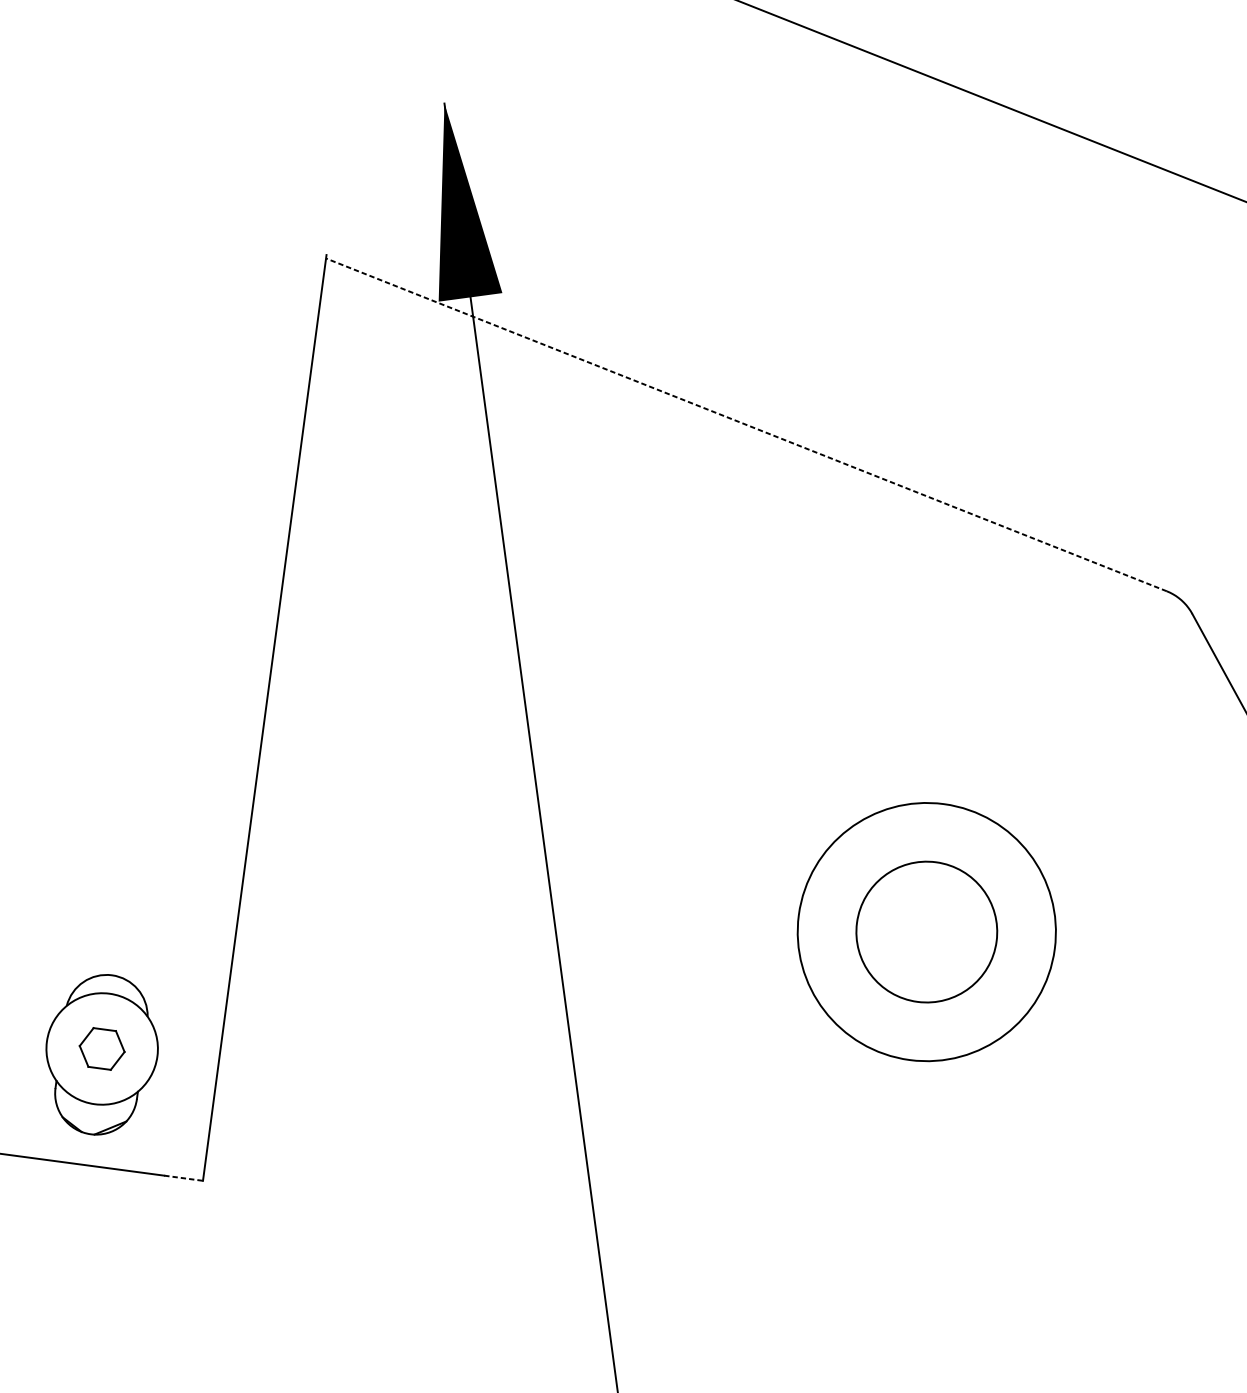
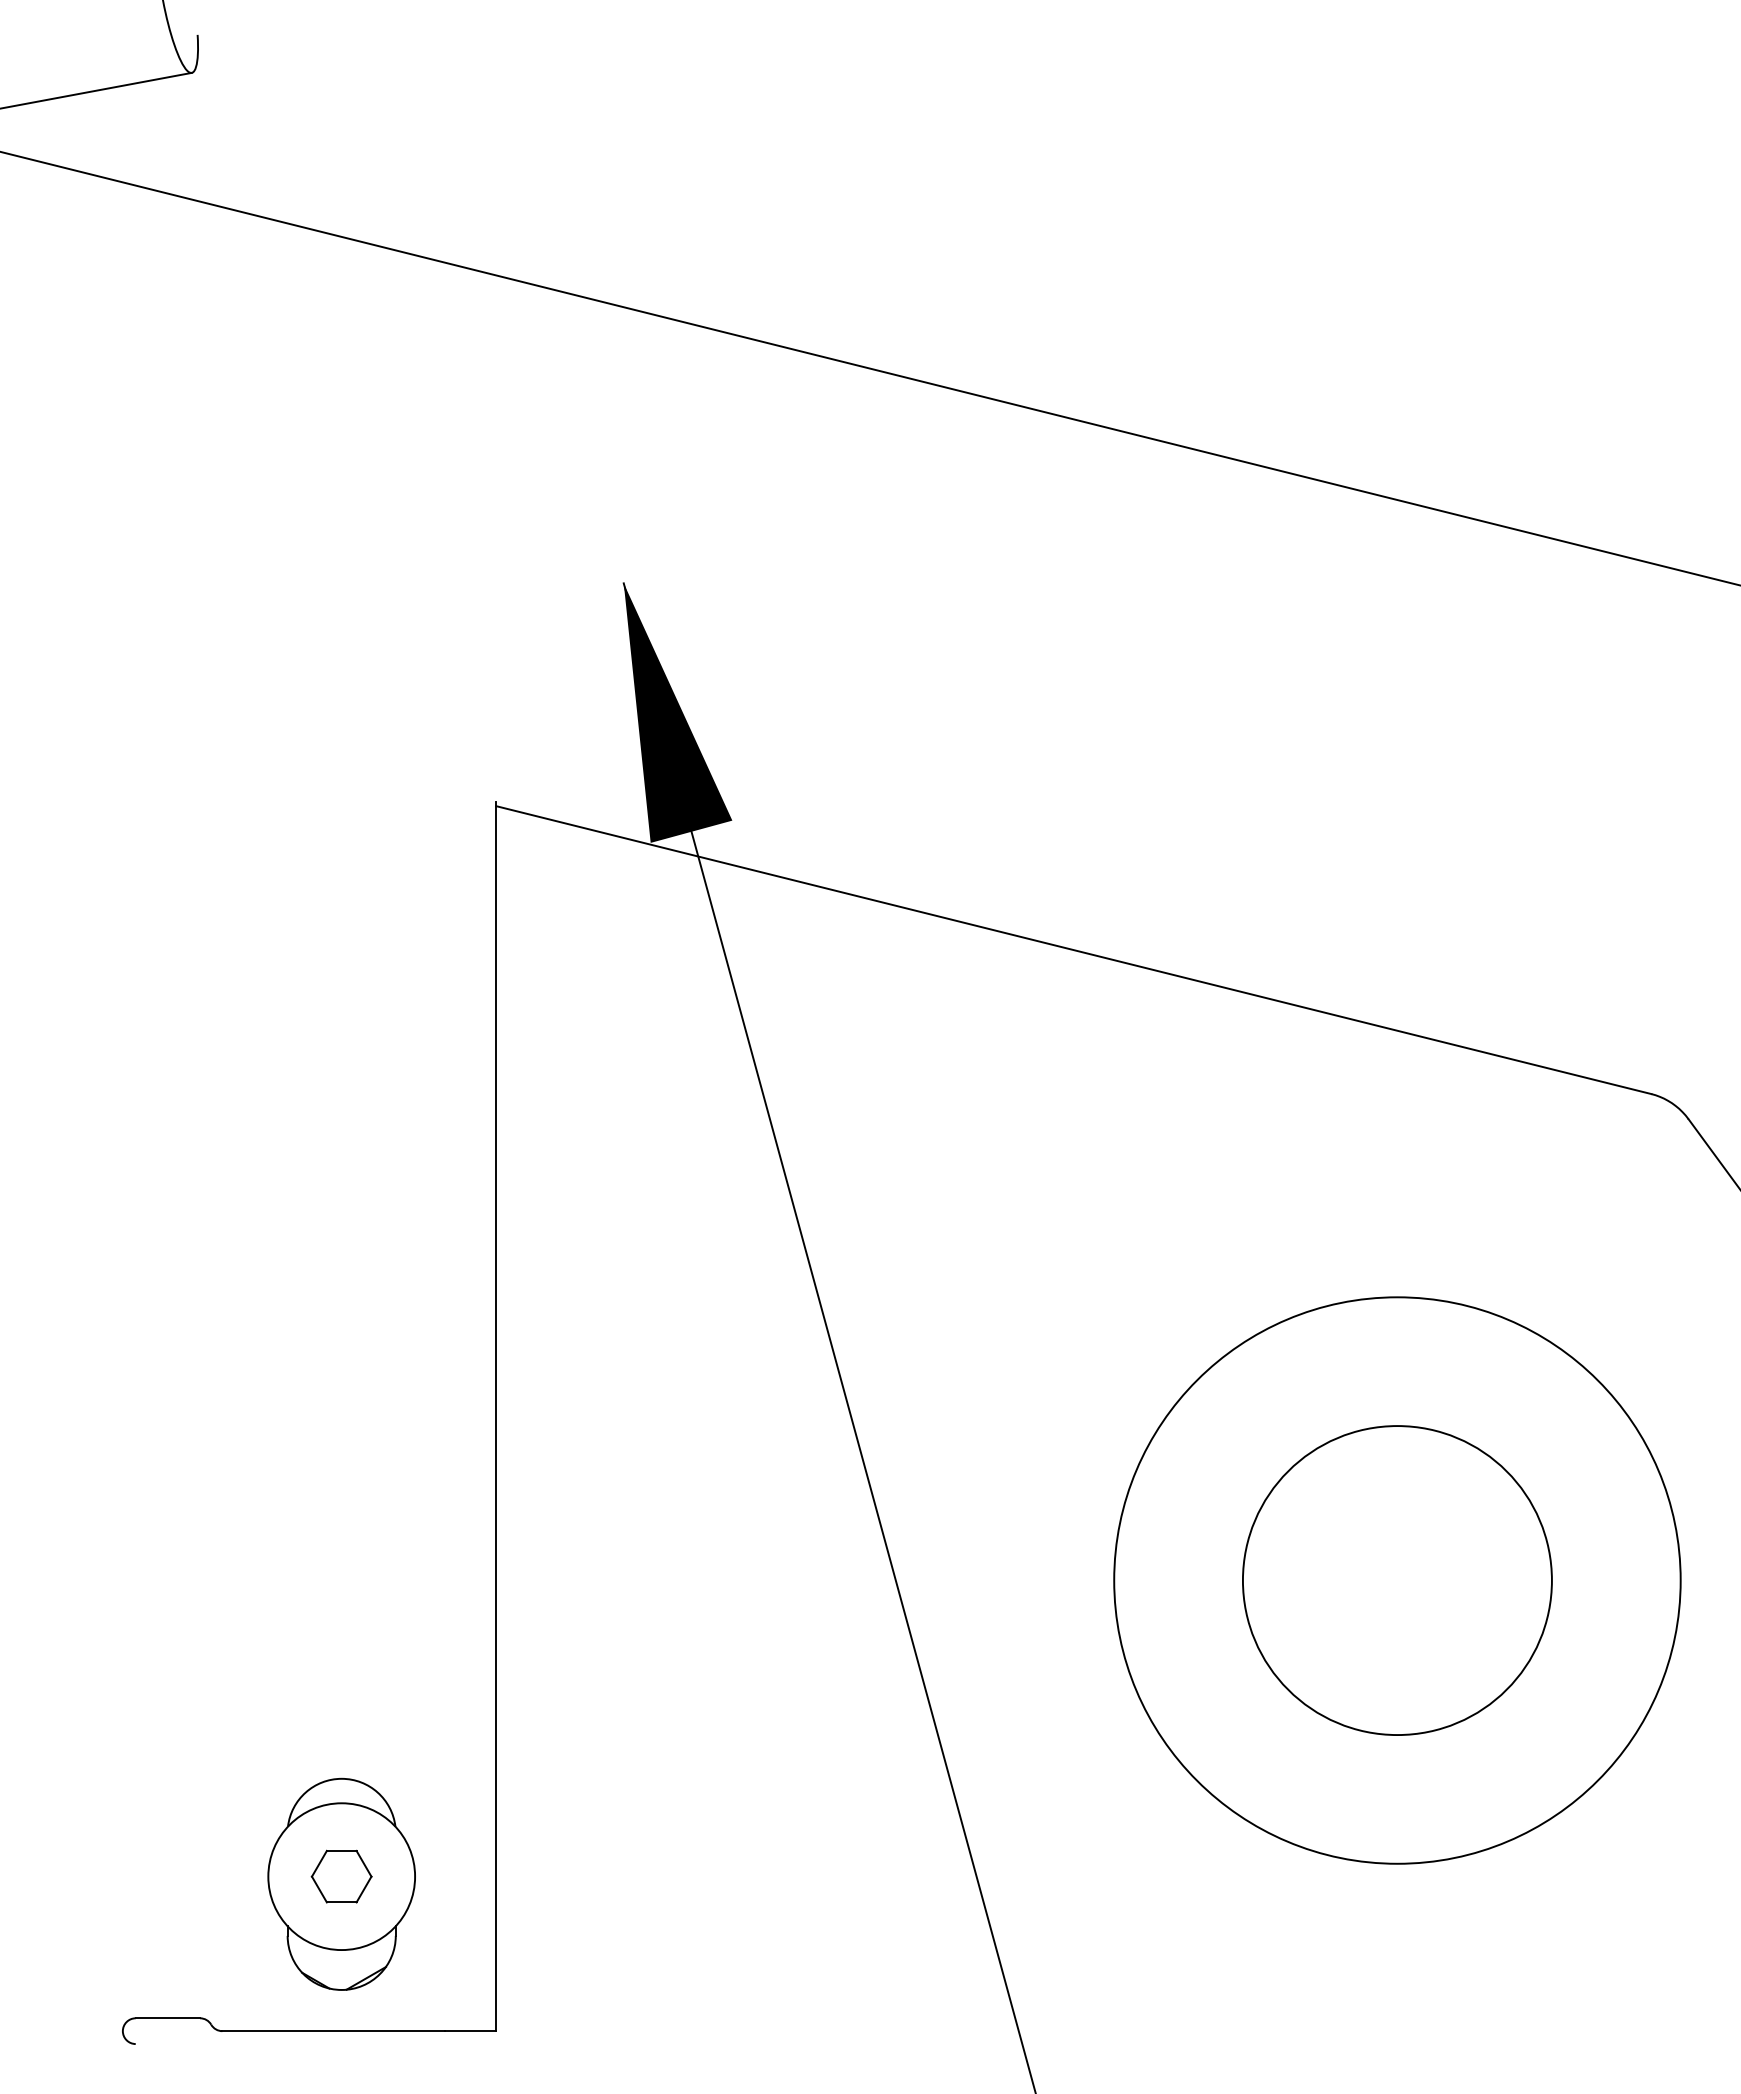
line: (746, 424) -> (1073, 949), dashed -> solid
circle: (926, 931) -> (1396, 1580), size x1.67
circle: (926, 932) -> (1397, 1580), size x1.67
line: (183, 1178) -> (470, 2031), dashed -> solid

